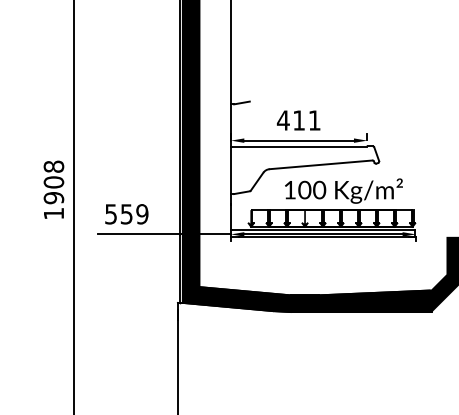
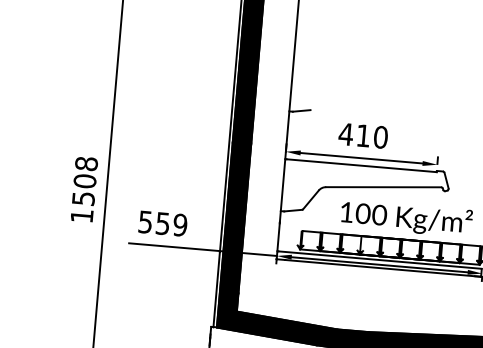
text: (314, 120) -> (380, 137), 411 -> 410
text: (53, 198) -> (83, 199), 1908 -> 1508

